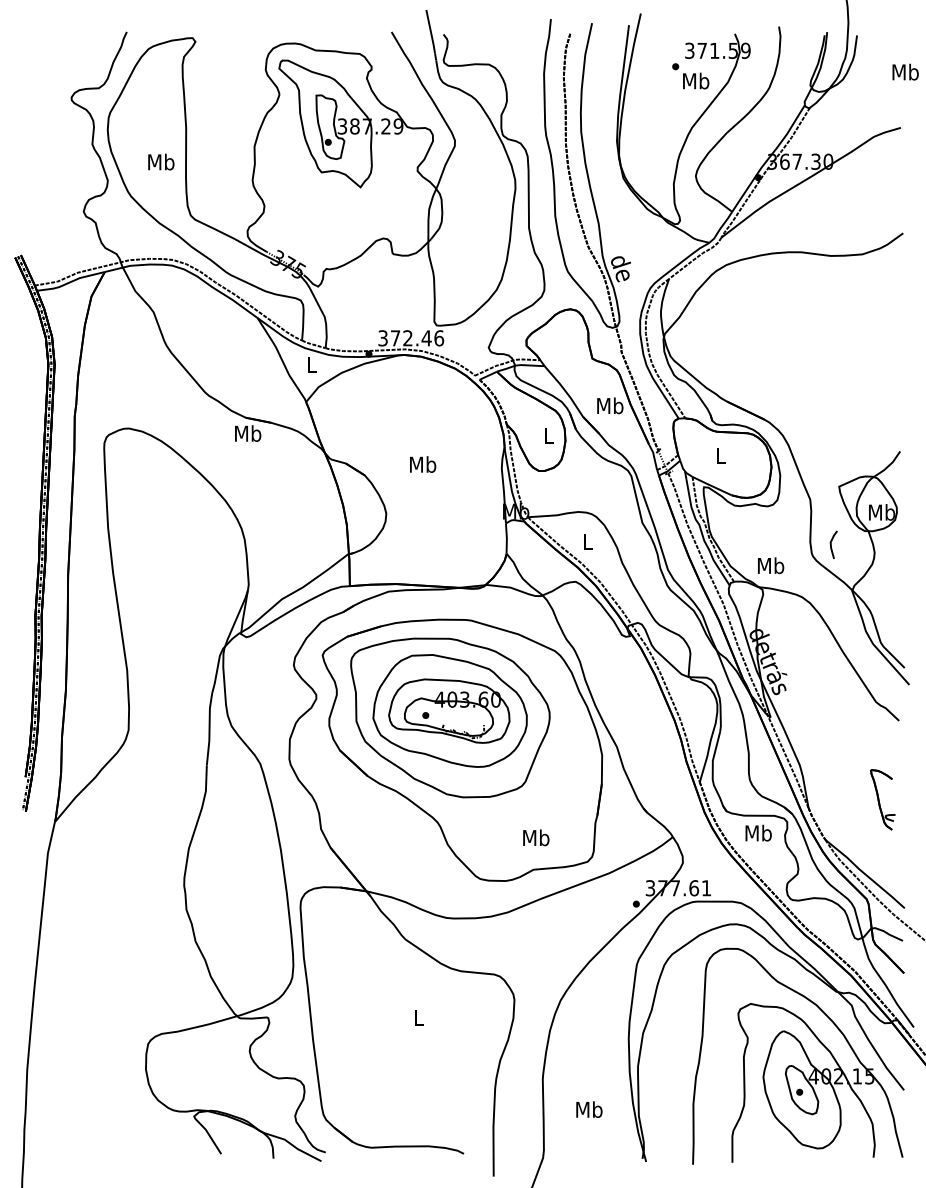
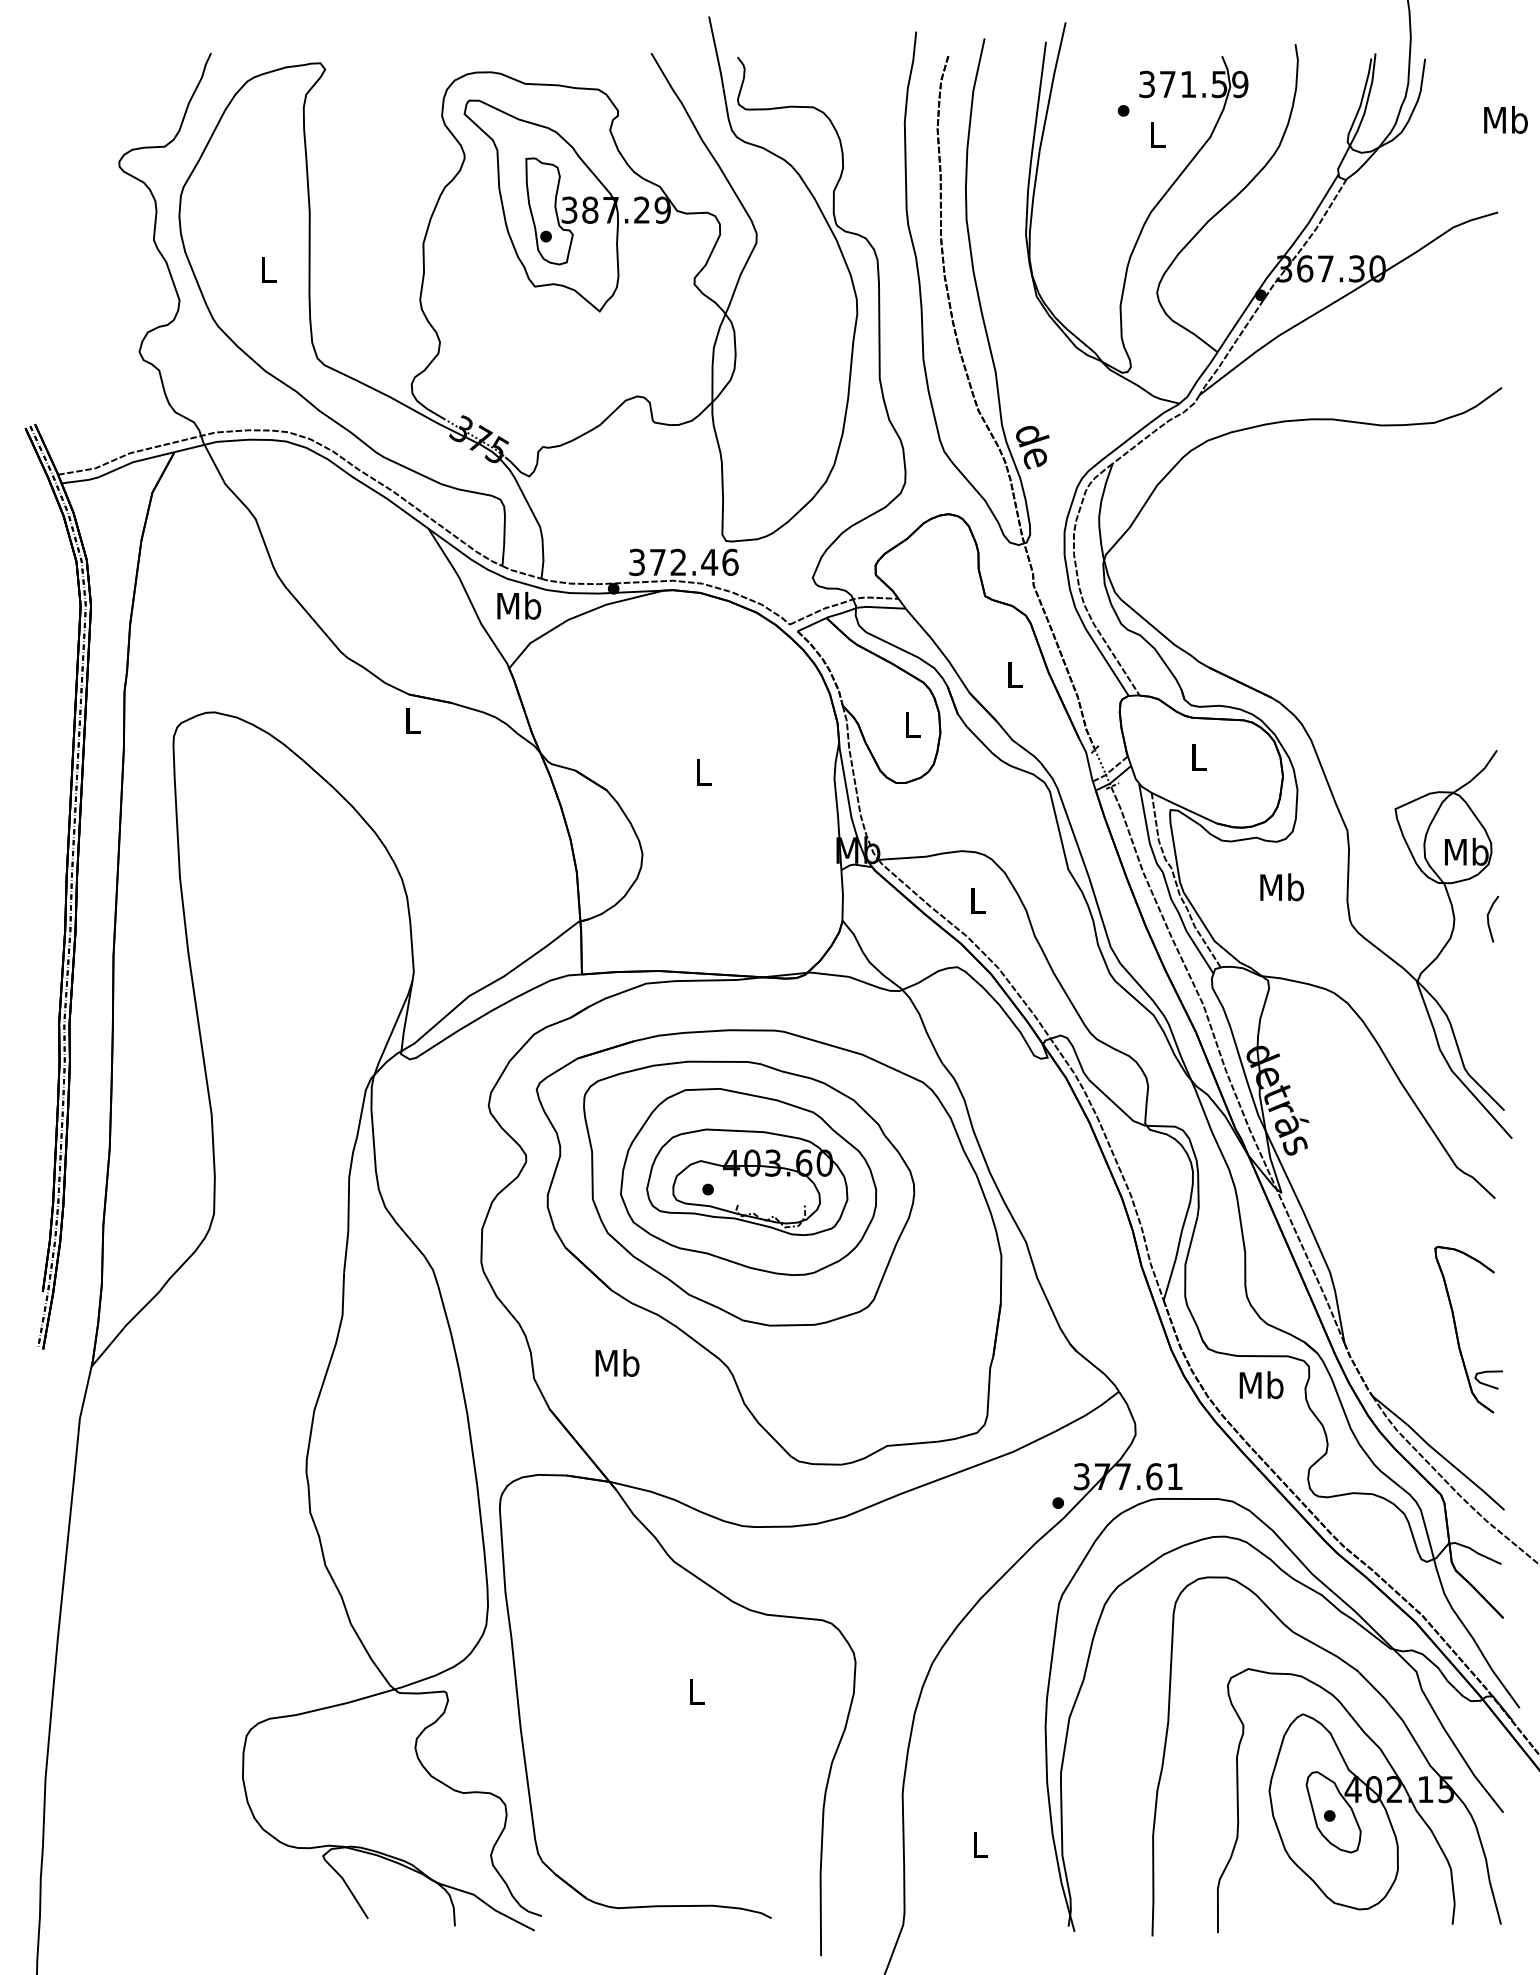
text: (696, 80) -> (1158, 133), Mb -> L
text: (161, 161) -> (268, 268), Mb -> L
text: (312, 364) -> (519, 605), L -> Mb
text: (610, 405) -> (1015, 674), Mb -> L
text: (248, 433) -> (413, 720), Mb -> L
text: (423, 464) -> (704, 772), Mb -> L
line: (831, 544) -> (1489, 918), moved
text: (771, 565) -> (1282, 886), moved
part: (882, 799) -> (1467, 1329), size x1.67
text: (536, 837) -> (617, 1362), moved
text: (589, 1109) -> (980, 1844), Mb -> L

